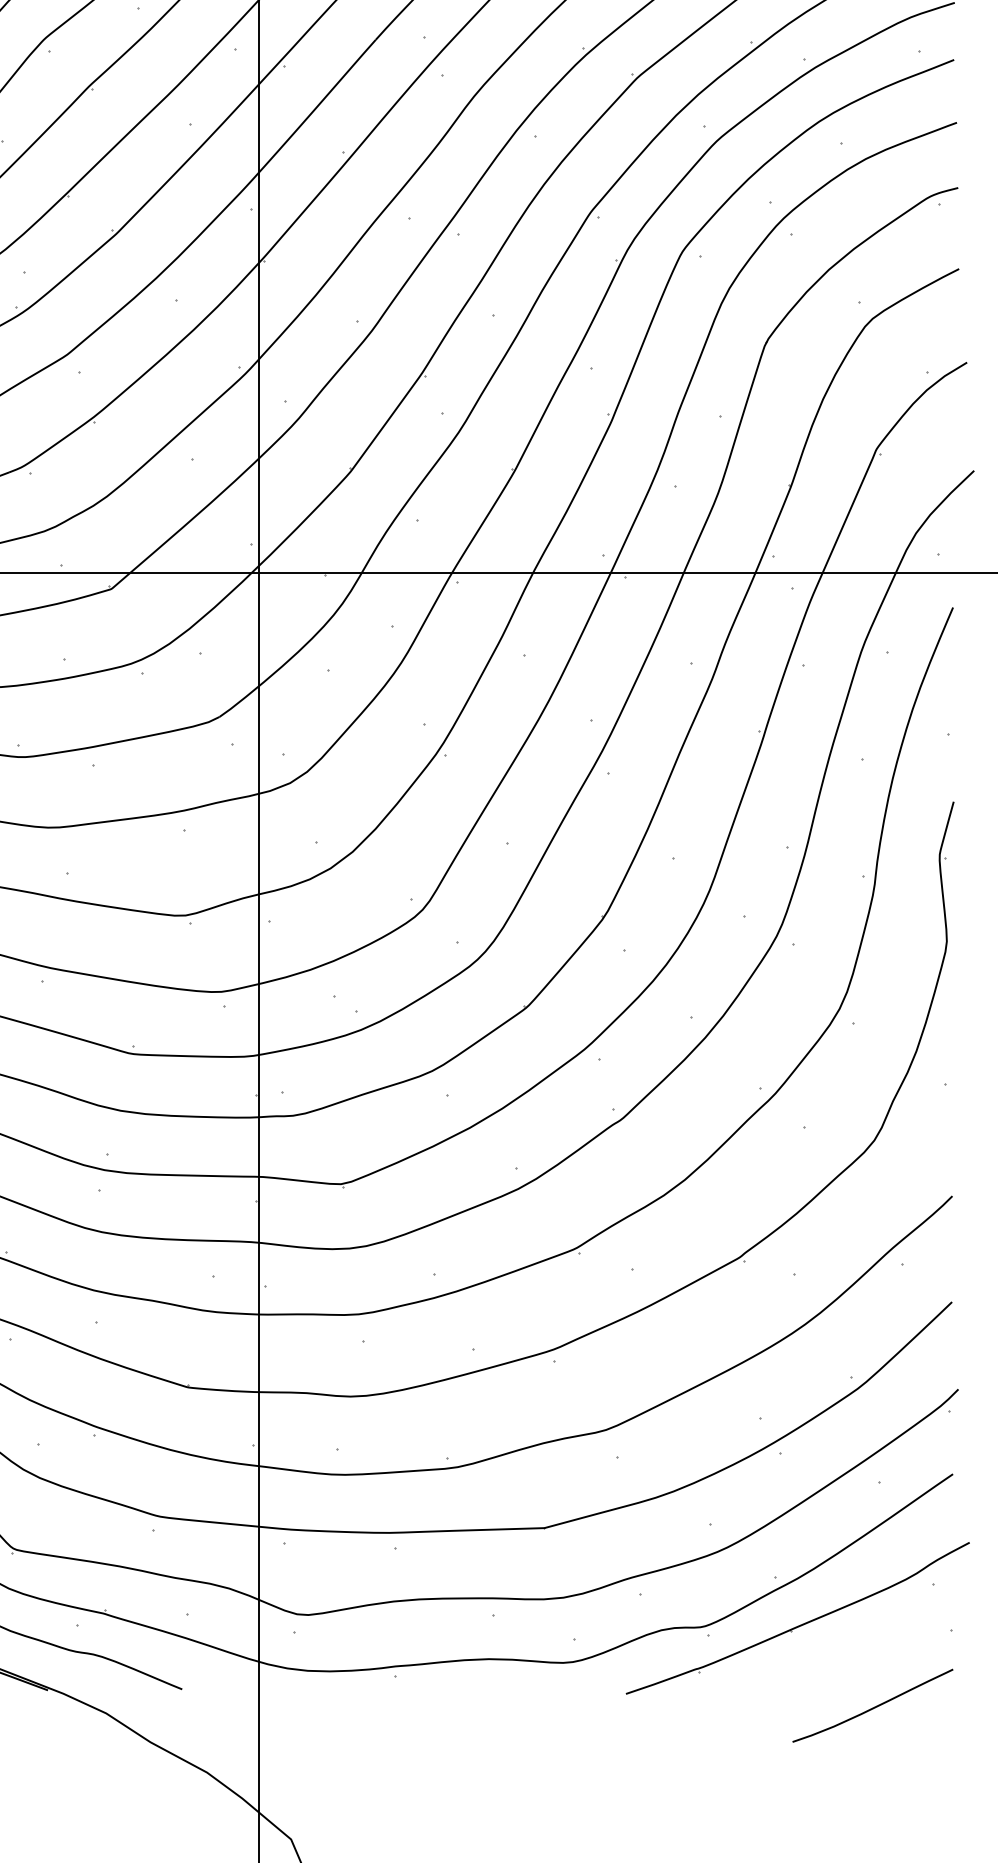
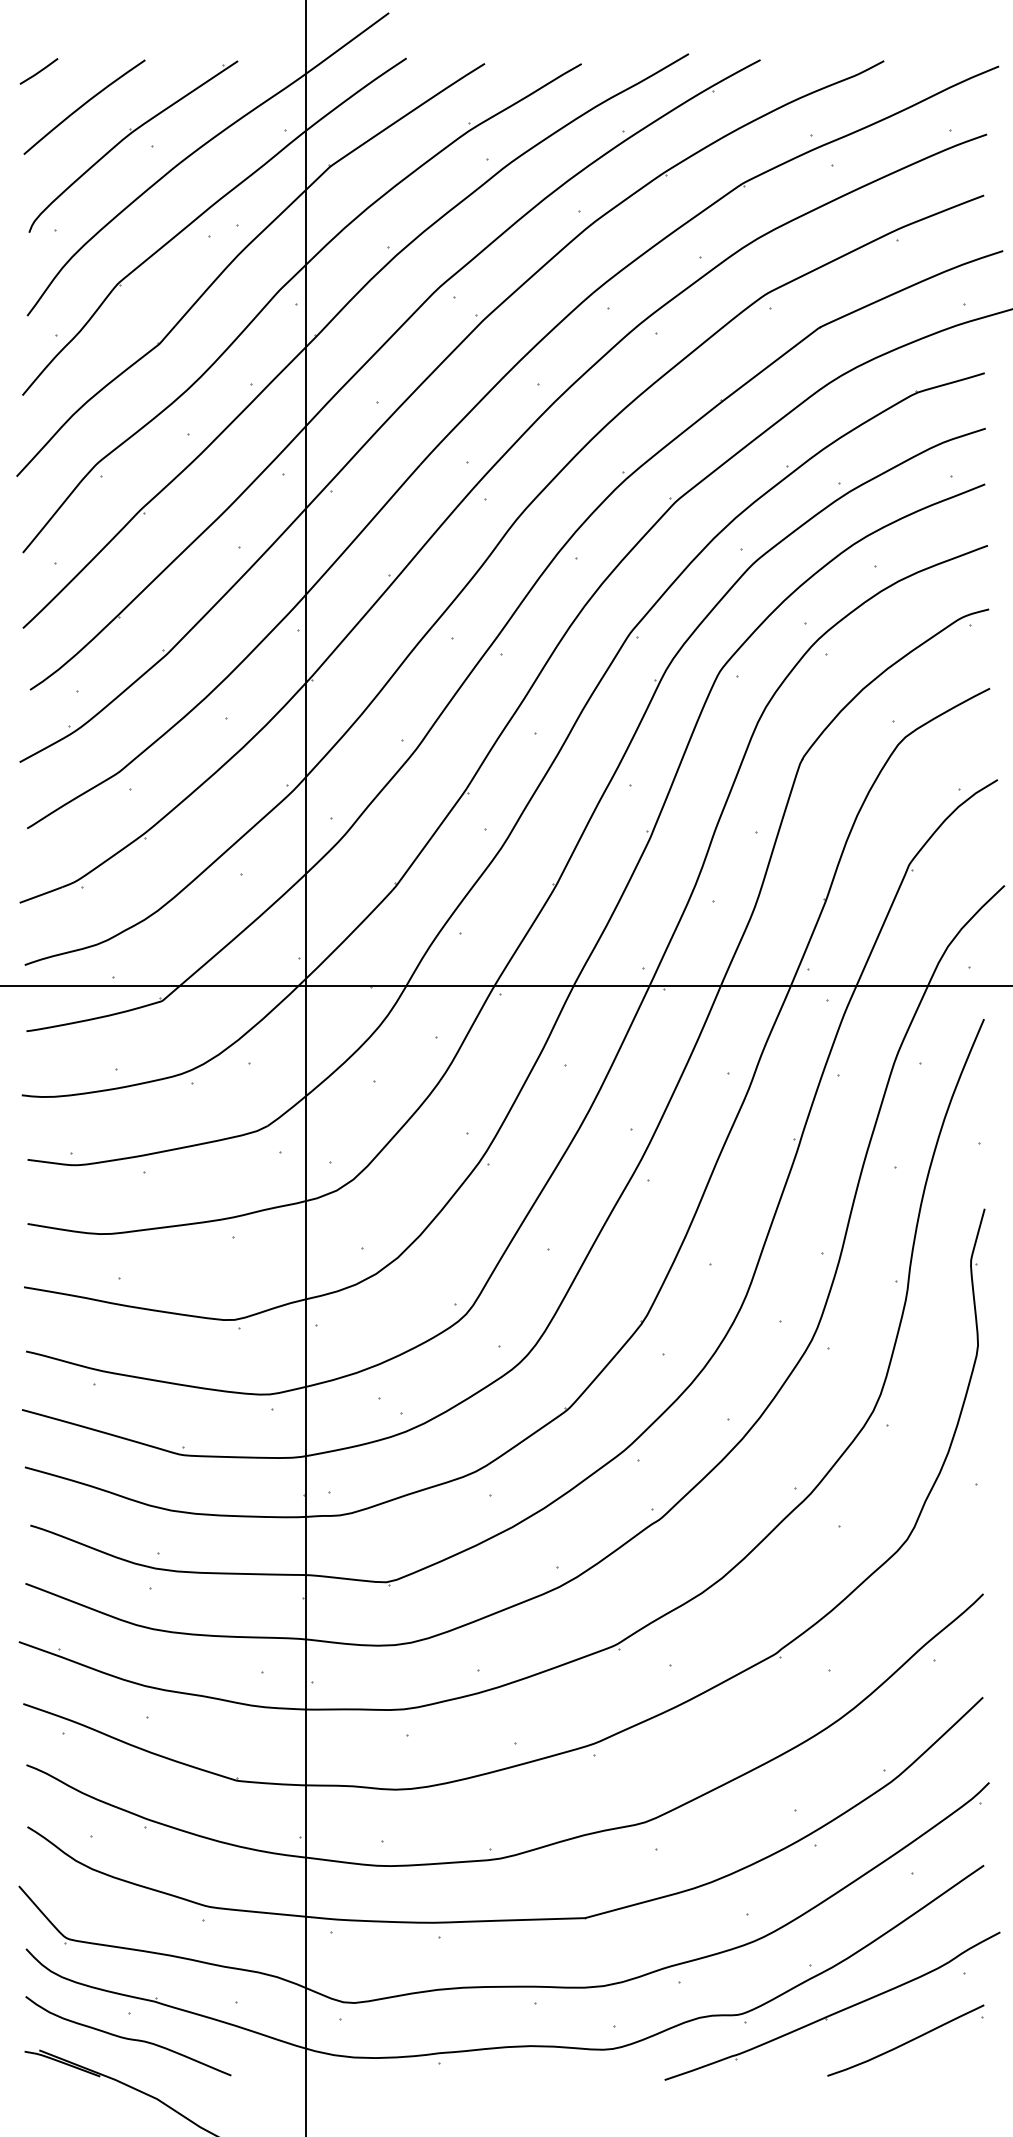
curve: (873, 1706) -> (906, 2041), moved

